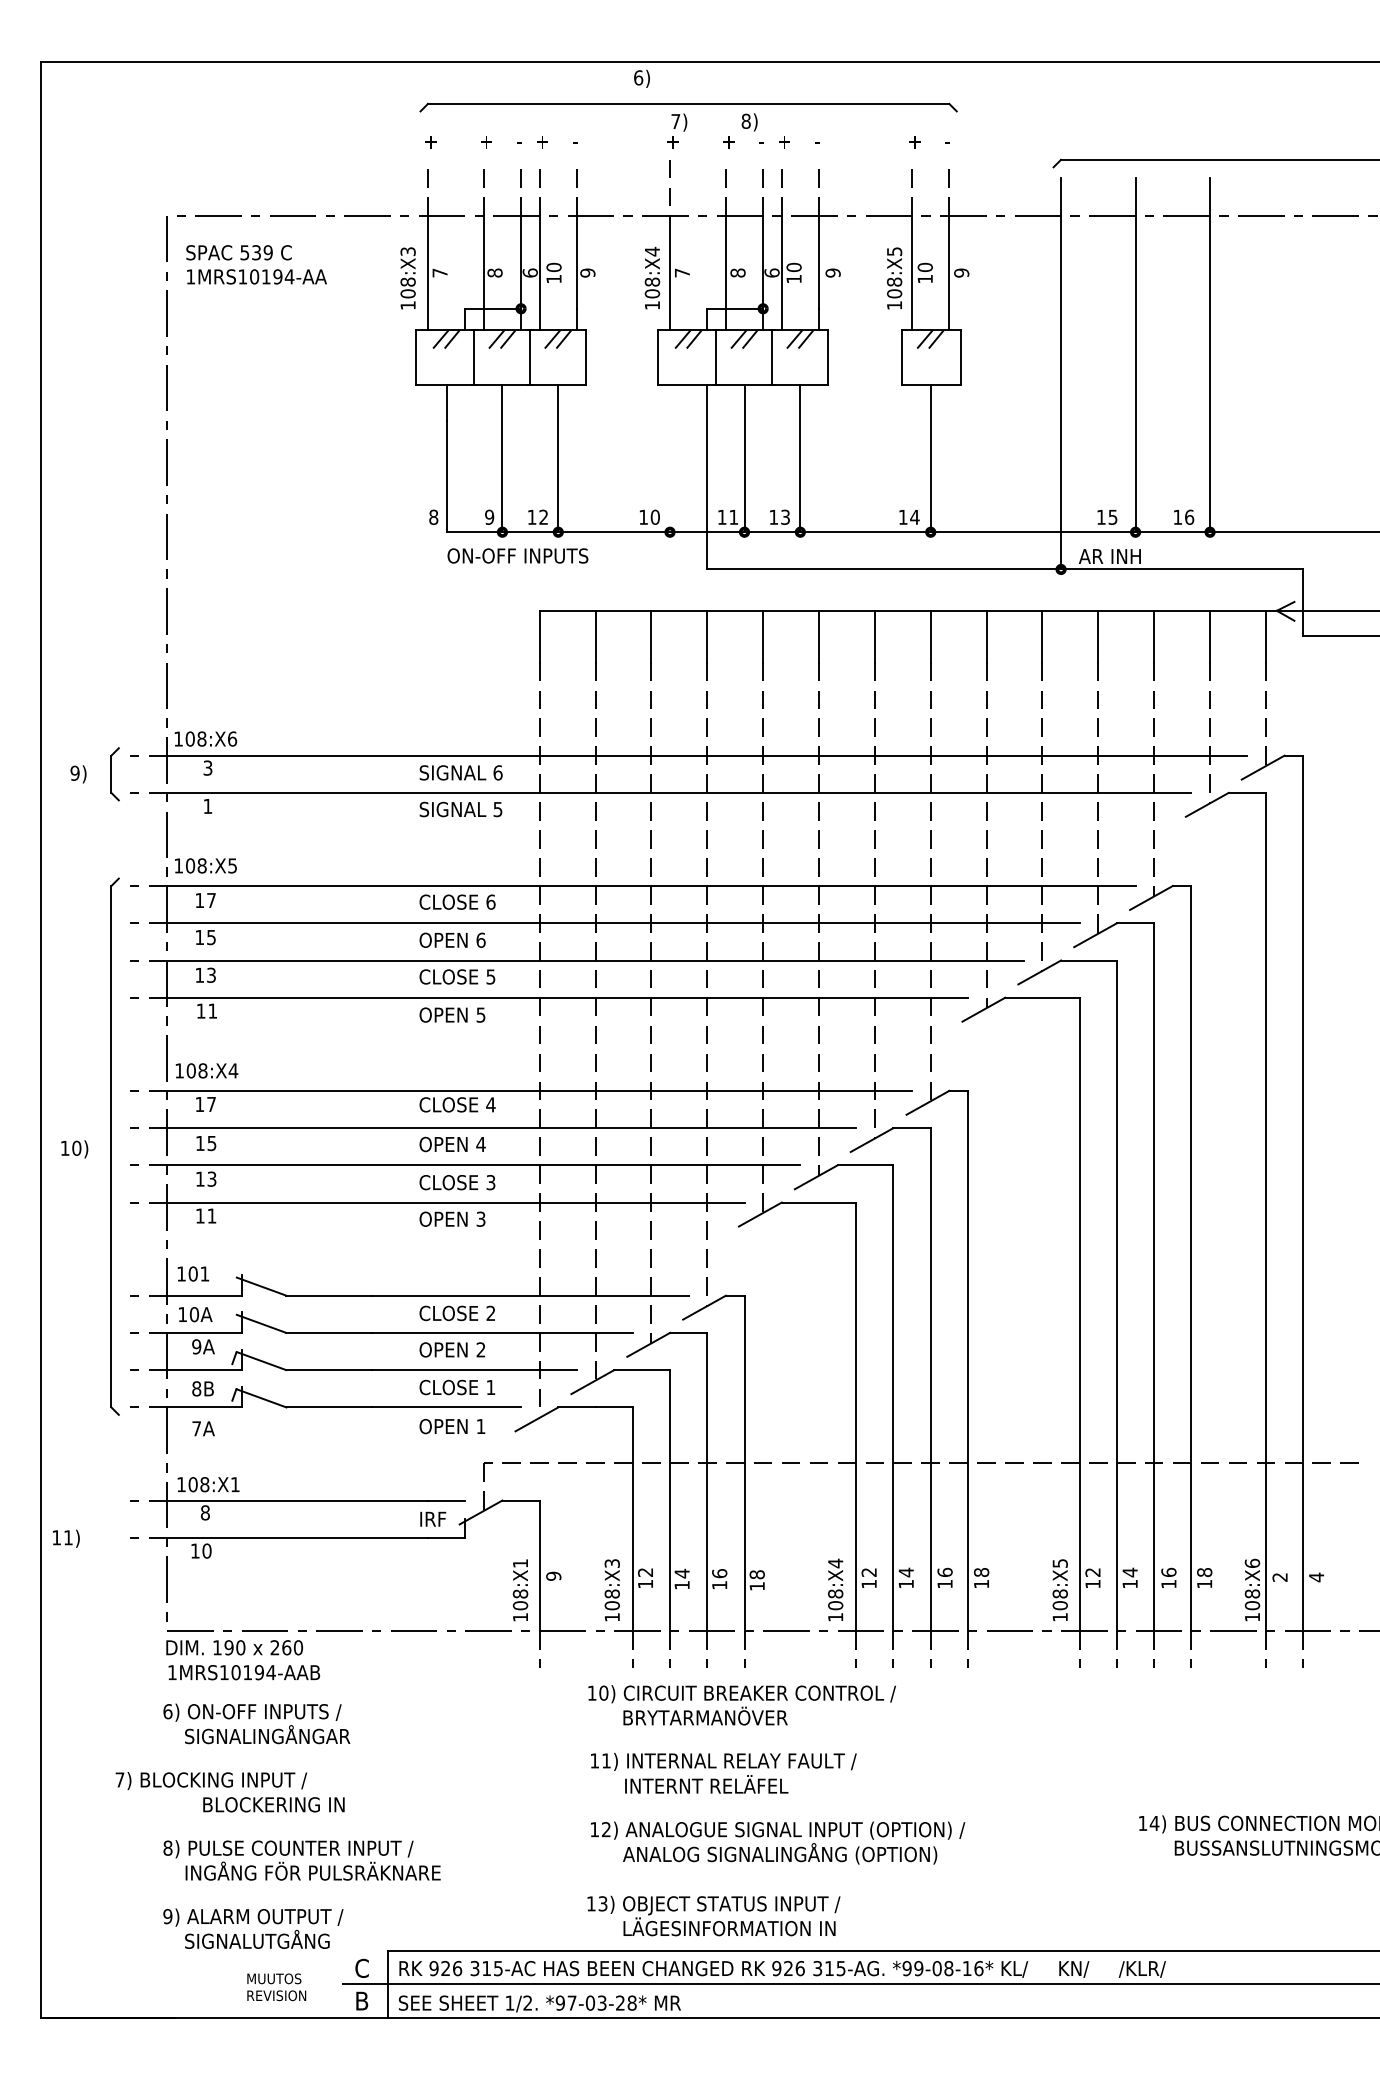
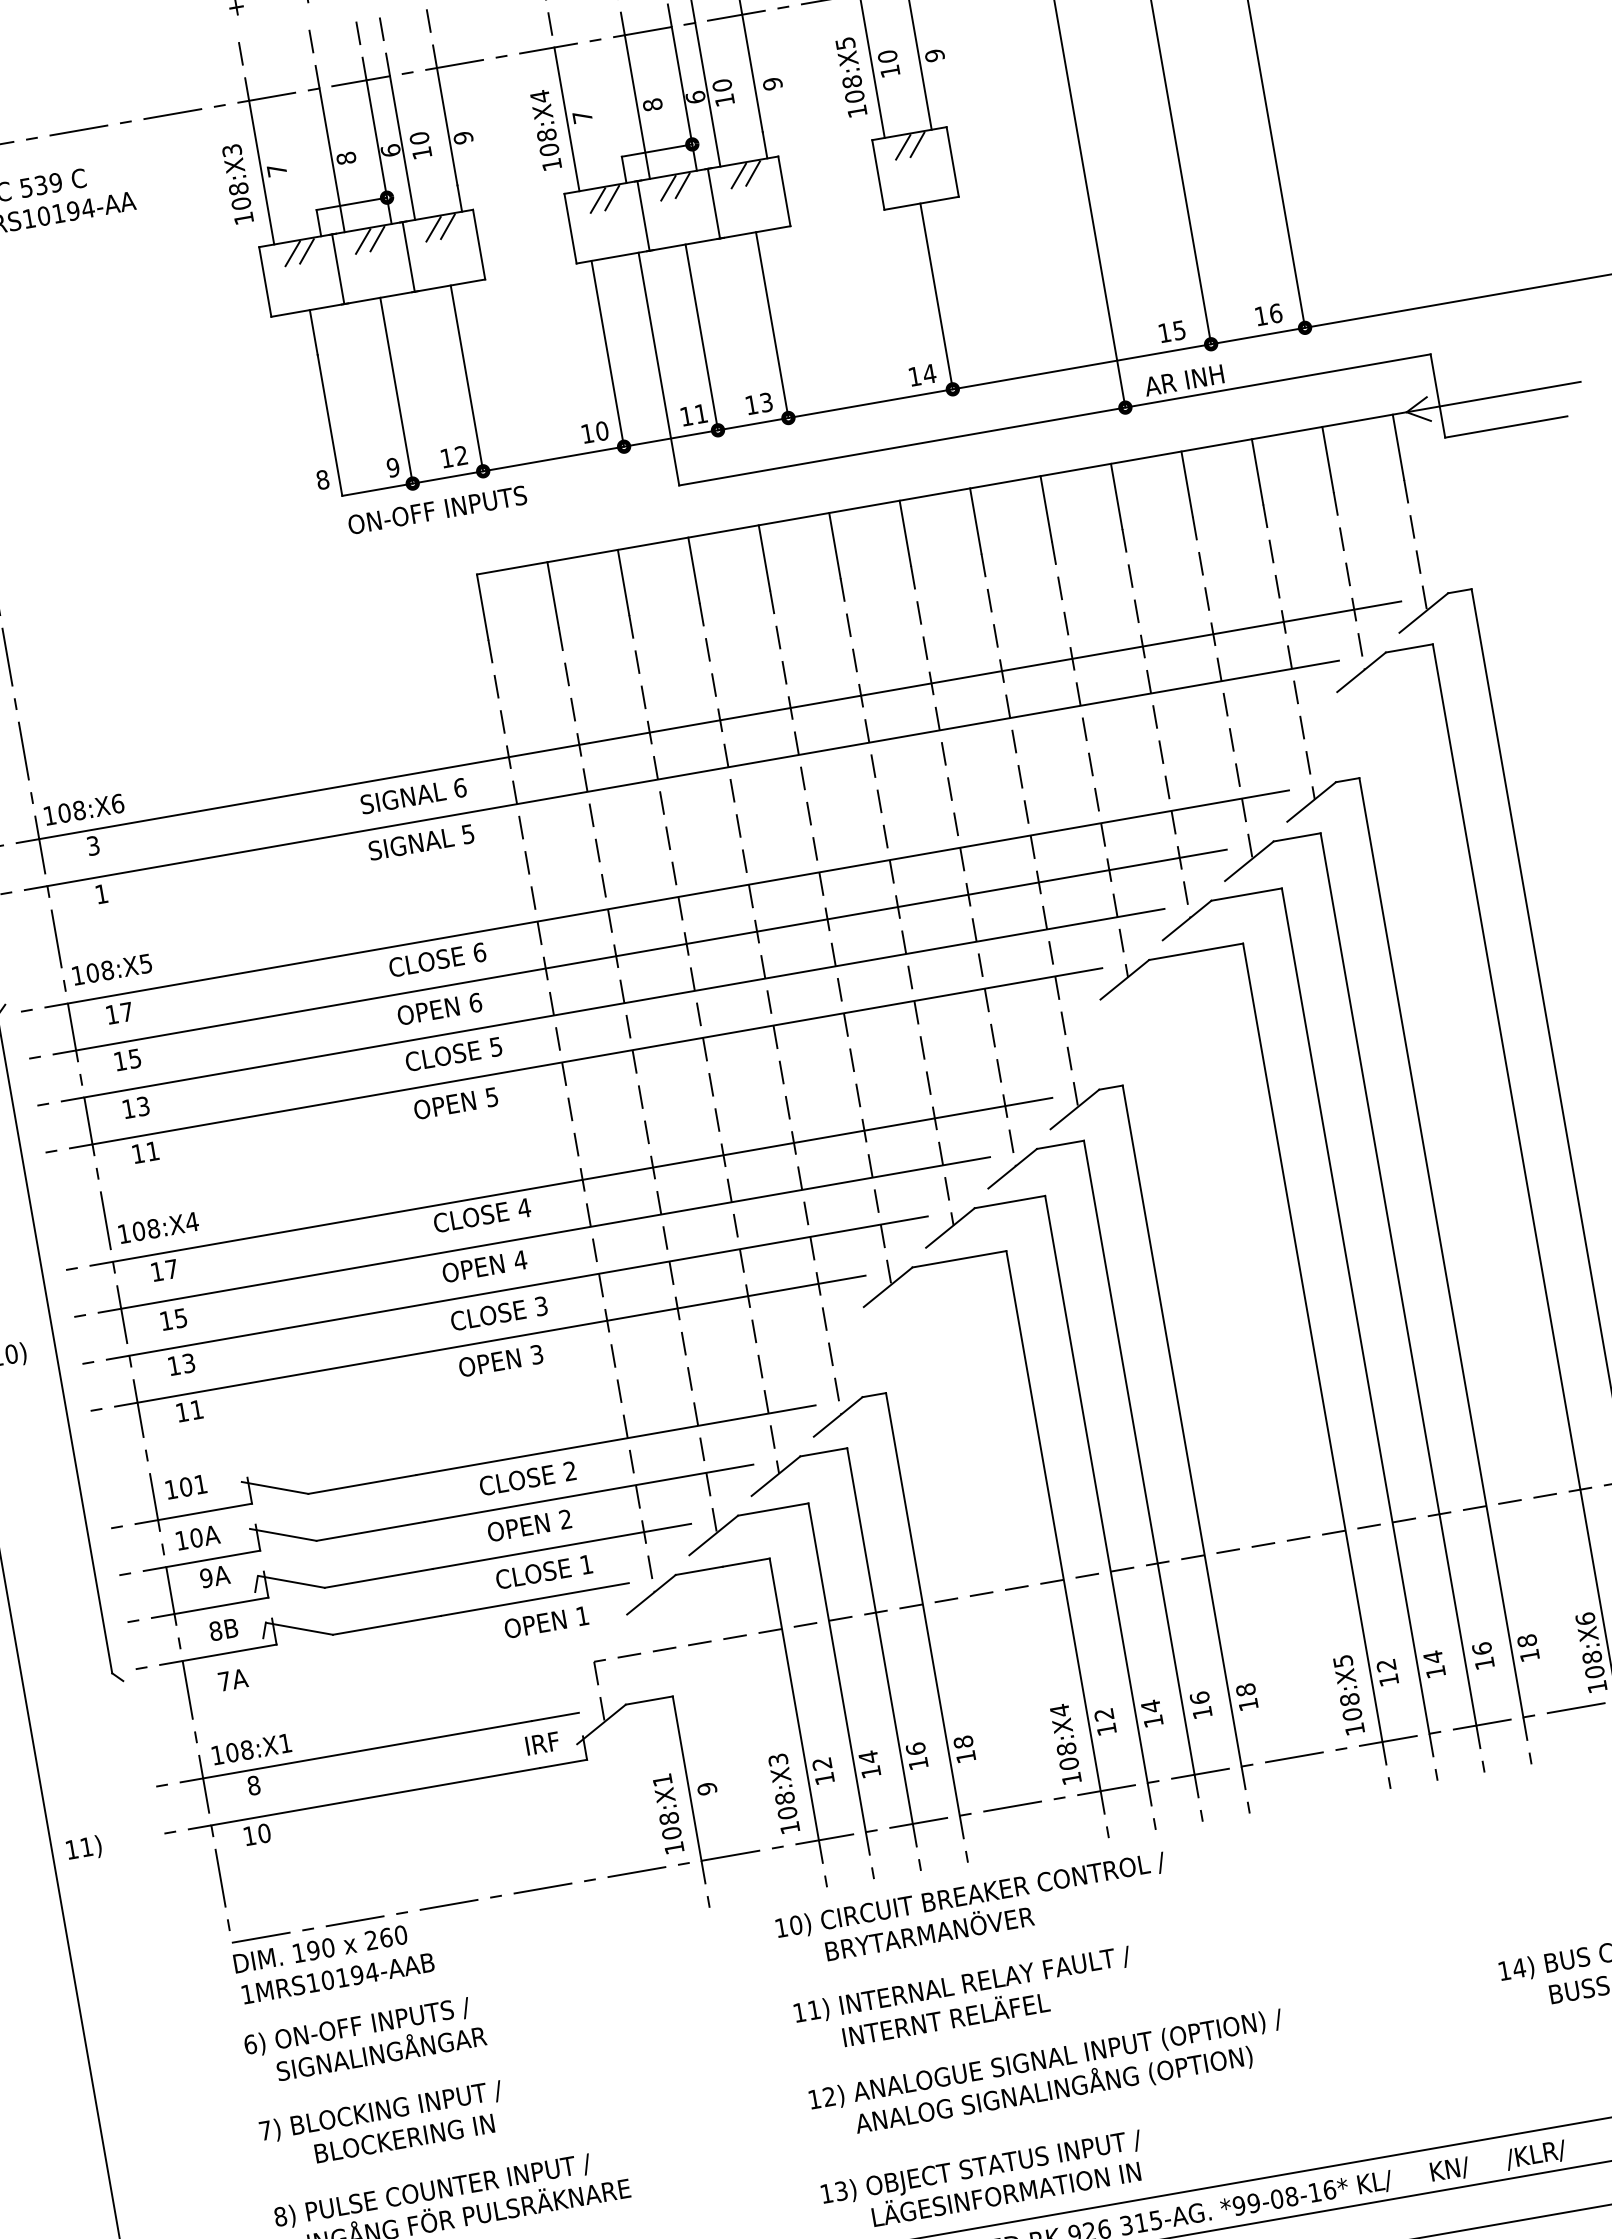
line: (669, 458) -> (607, 353), added
text: (211, 1780) -> (381, 2111), moved

